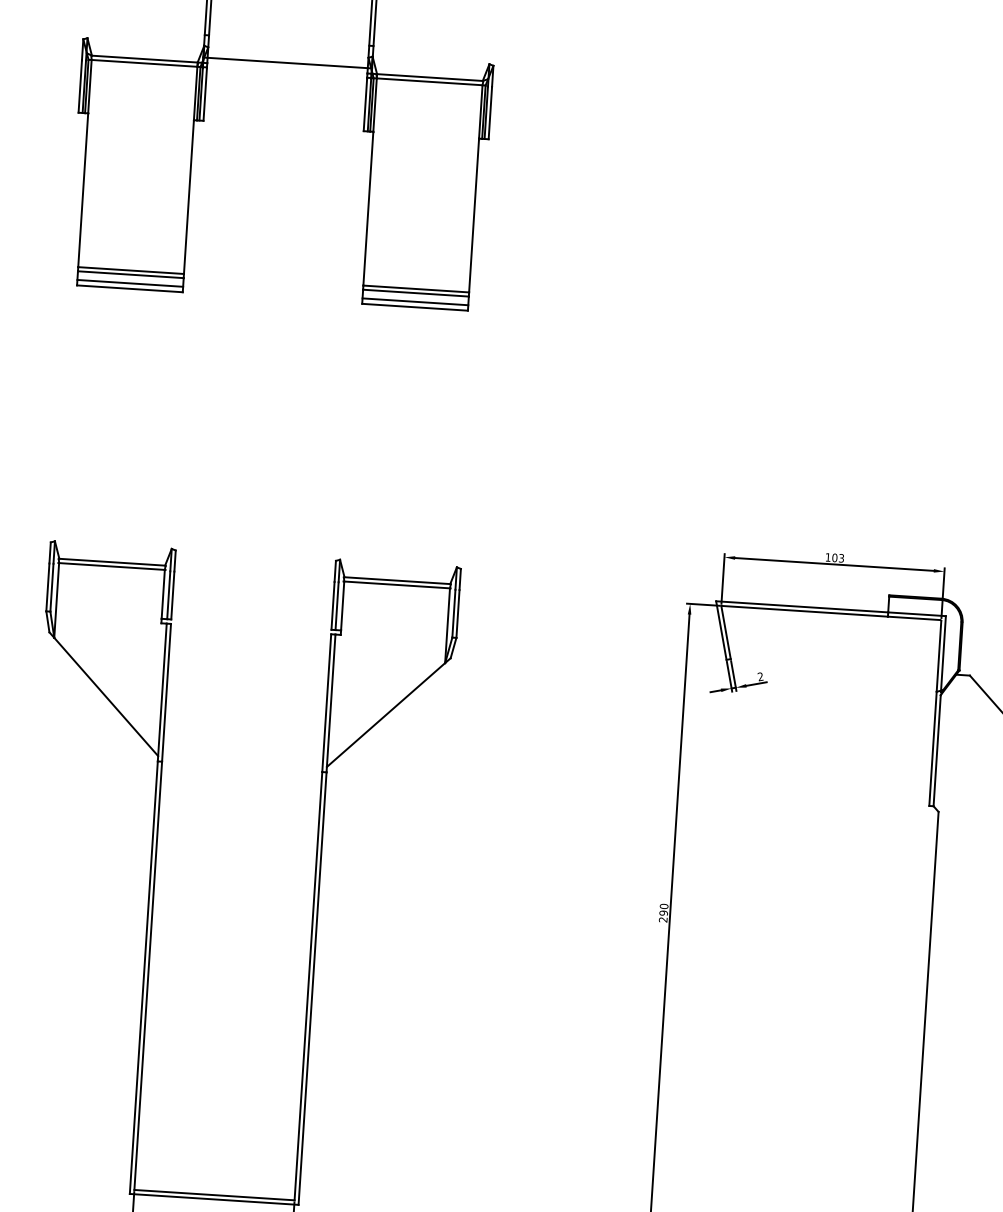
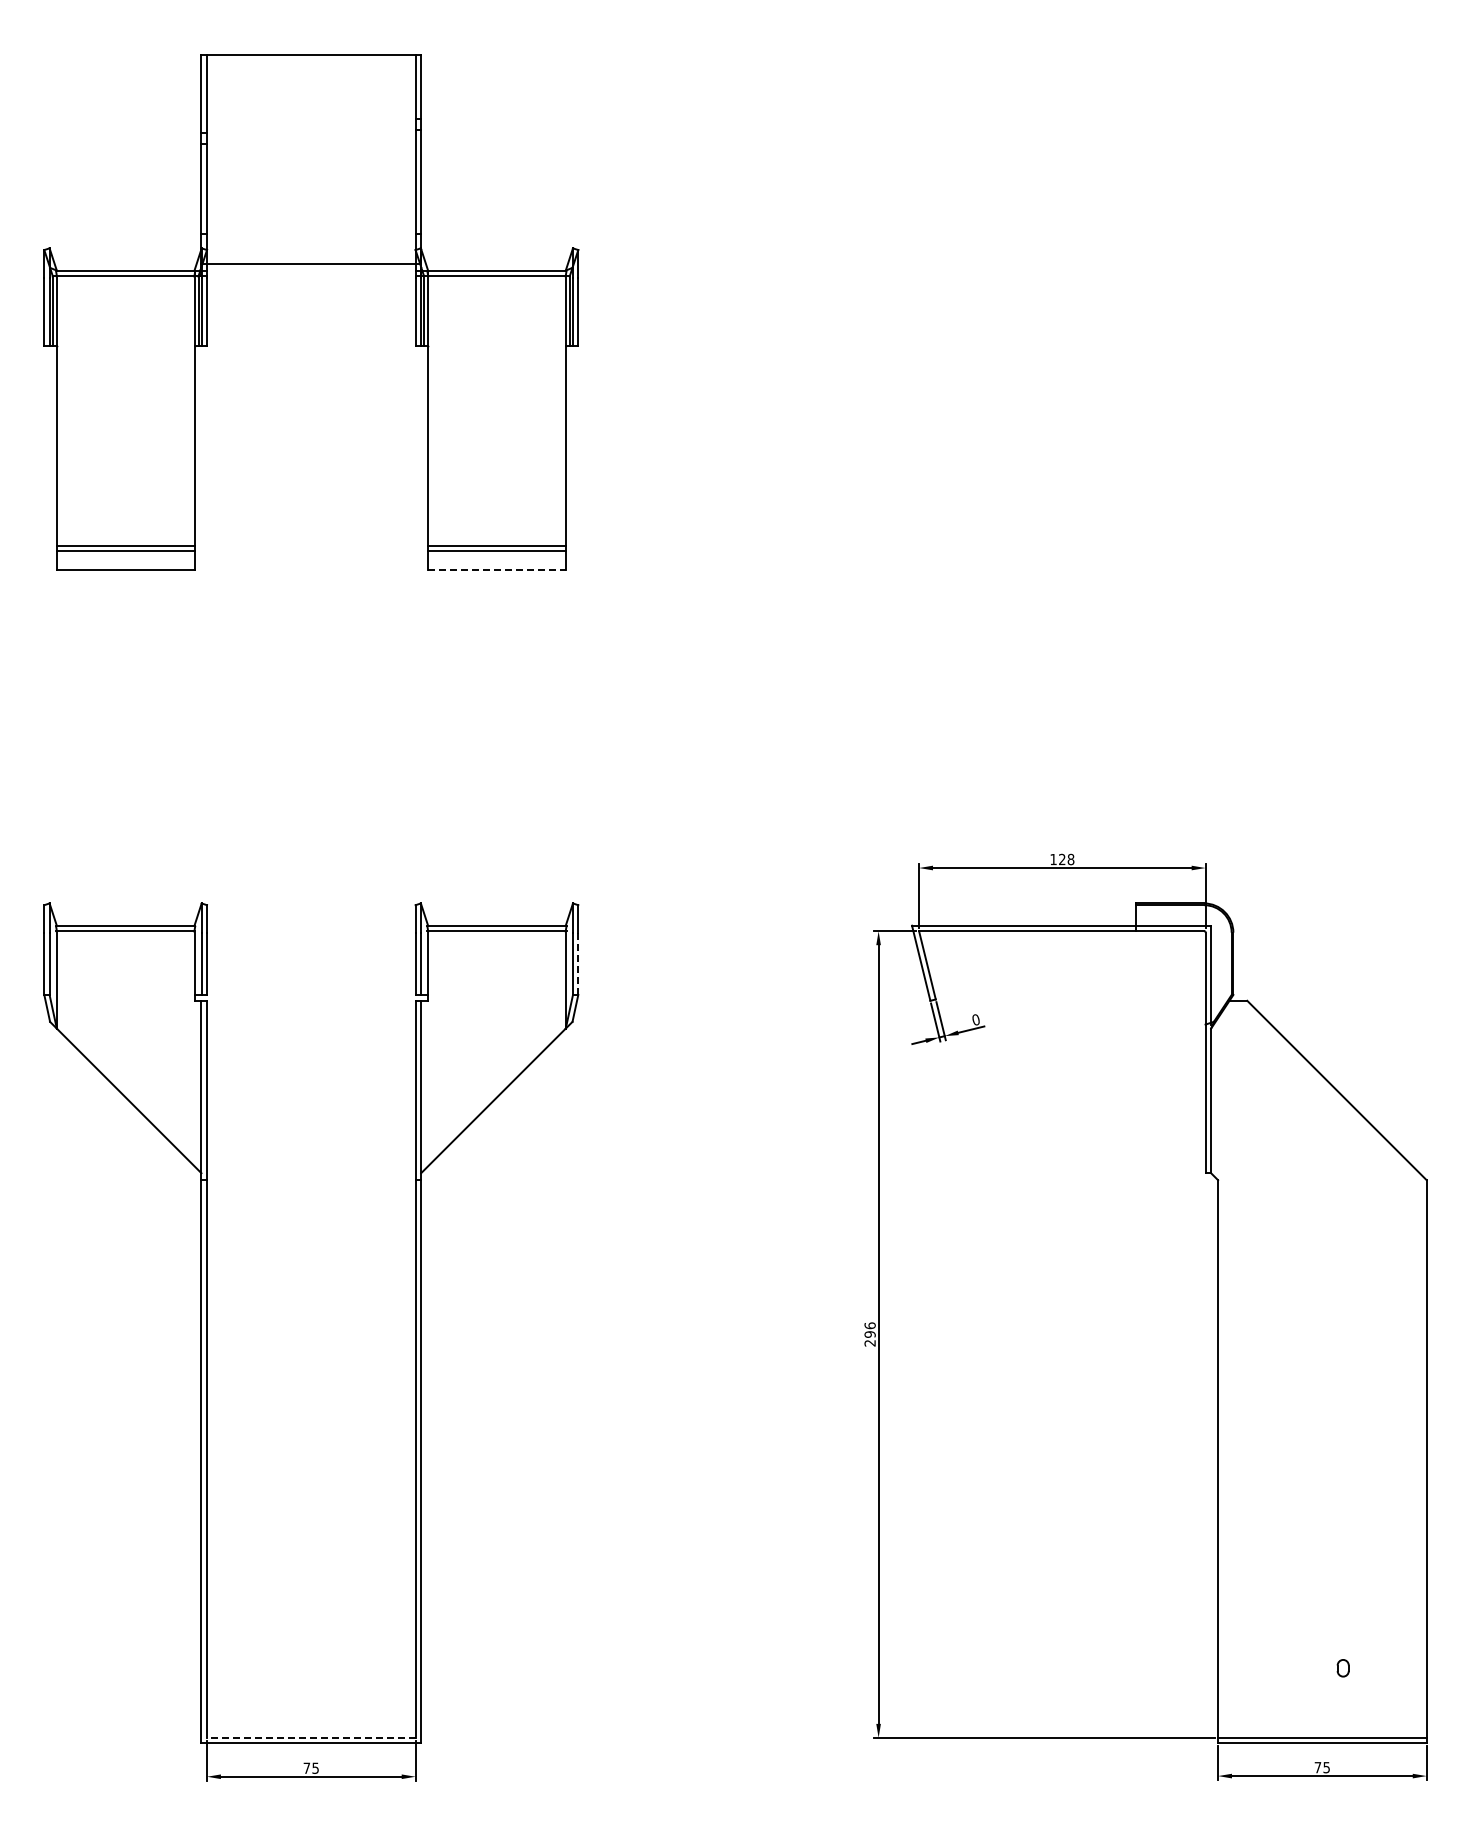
line: (130, 283) -> (125, 562), removed
line: (415, 301) -> (496, 562), removed
line: (414, 307) -> (496, 569), solid -> dashed
text: (838, 558) -> (1066, 859), 103 -> 128
line: (458, 614) -> (578, 964), solid -> dashed
text: (760, 676) -> (975, 1019), 2 -> 0
text: (663, 906) -> (869, 1325), 290 -> 296
line: (213, 1194) -> (310, 1737), solid -> dashed

